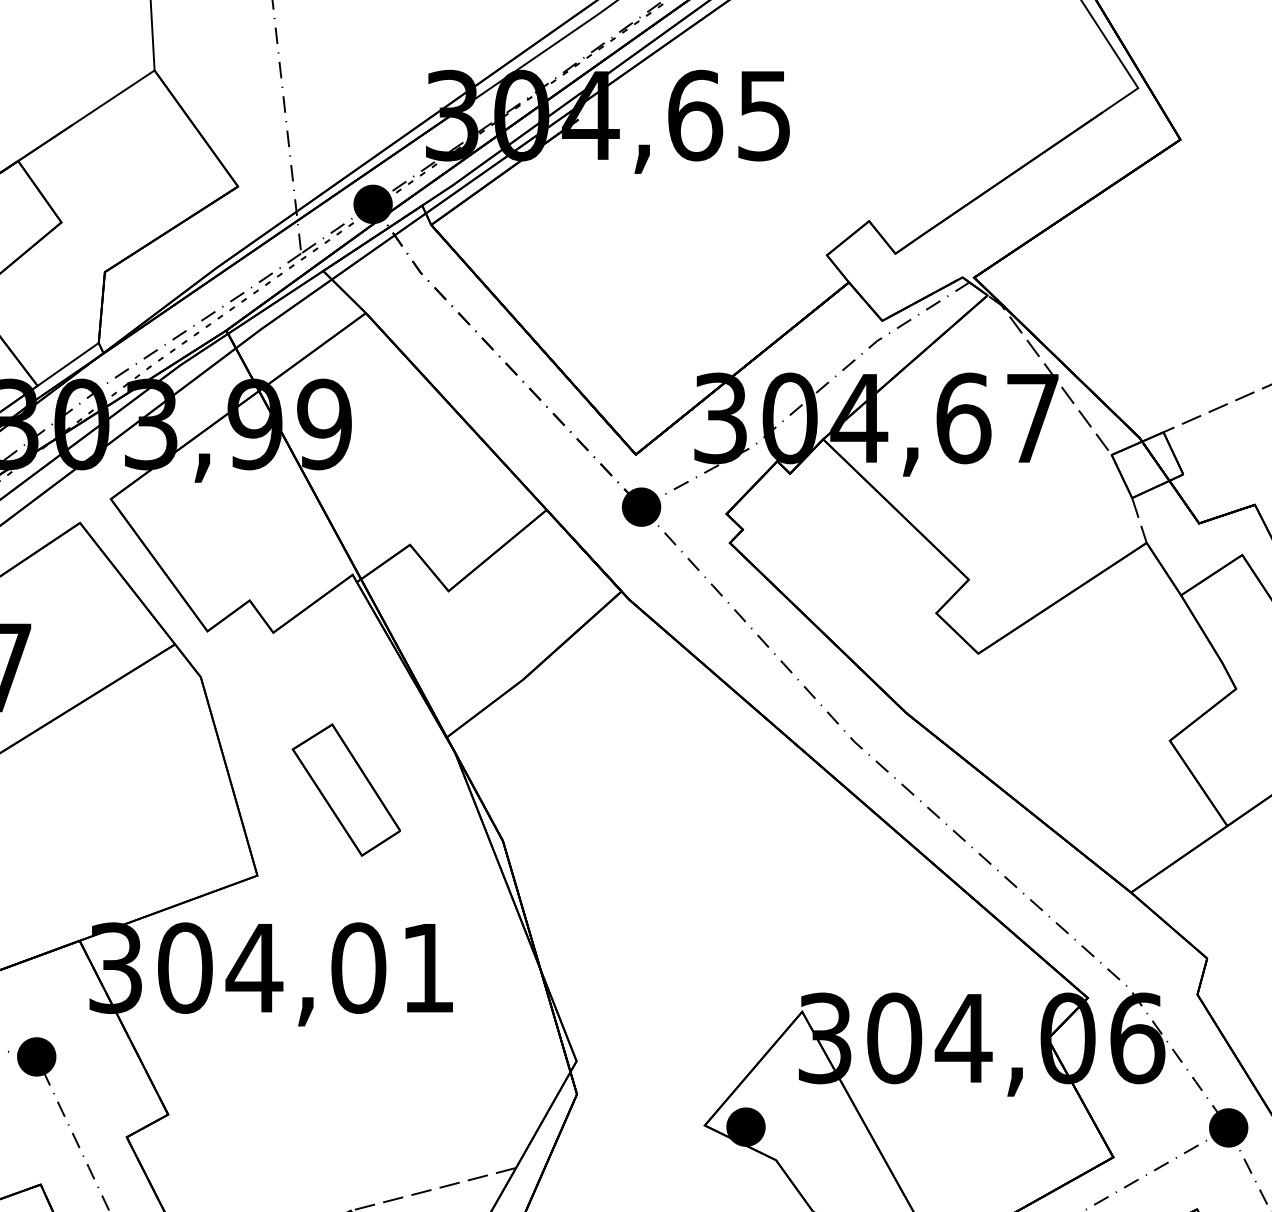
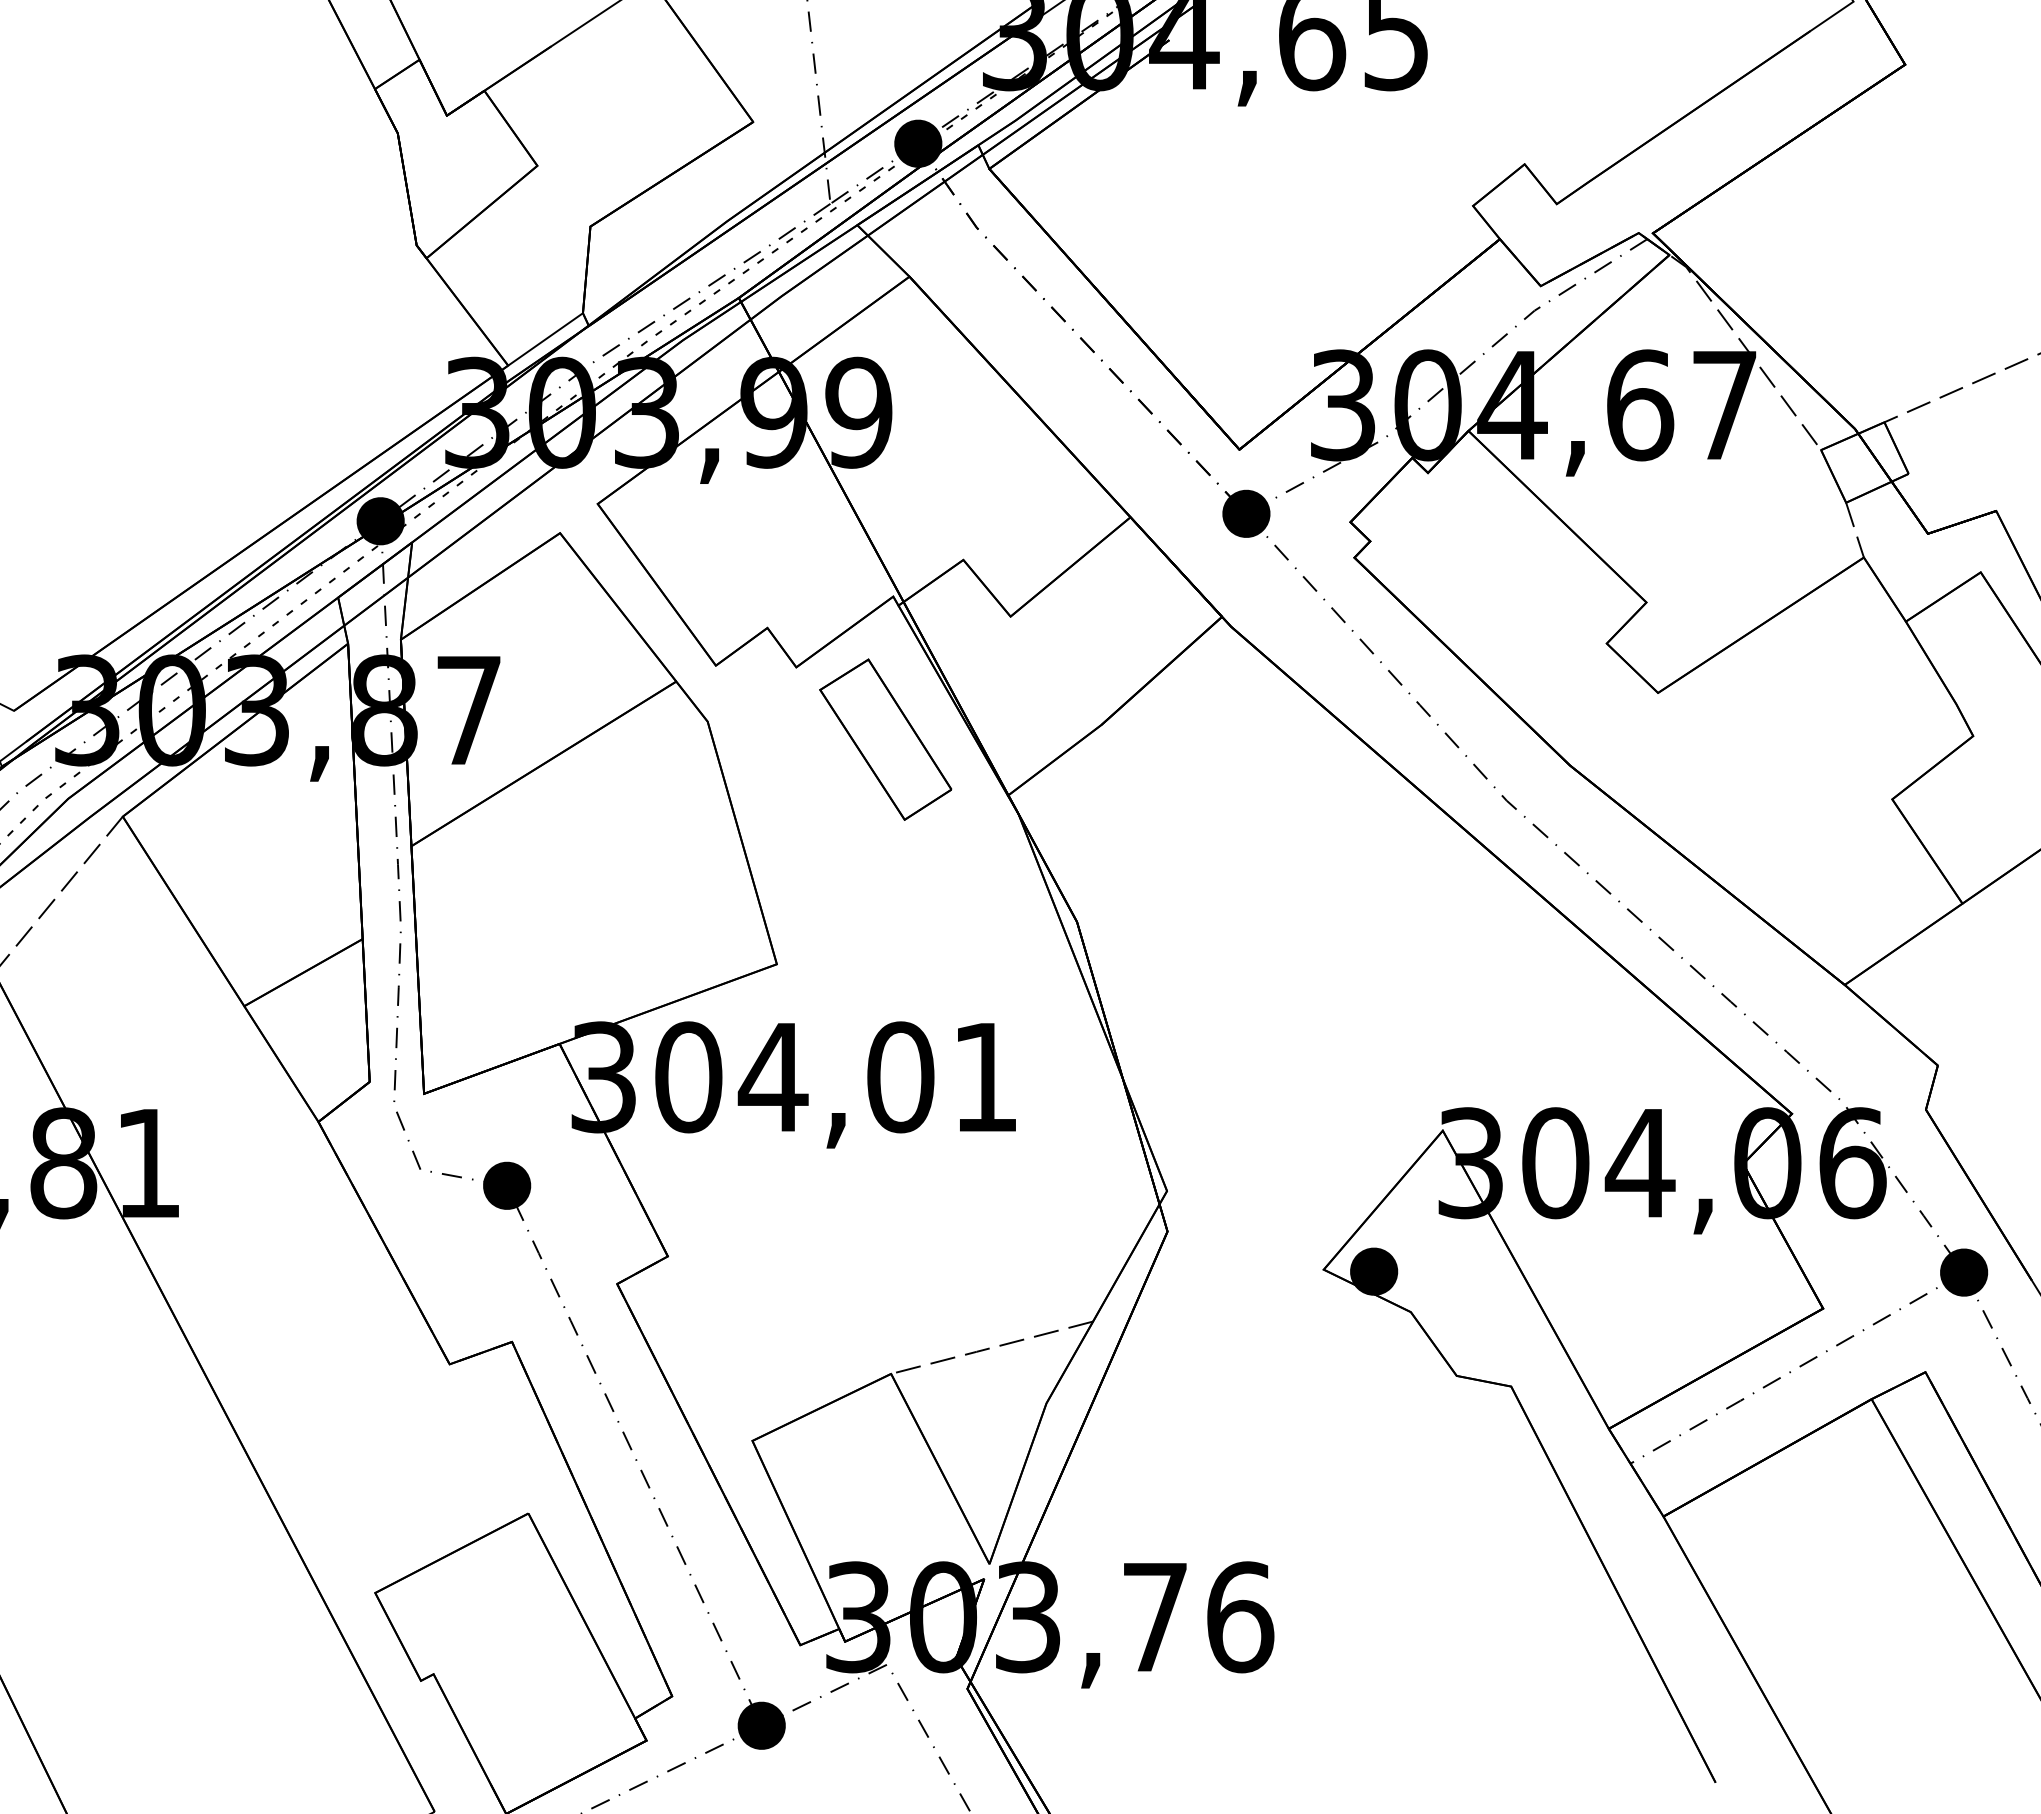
part: (346, 789) -> (885, 739), moved

